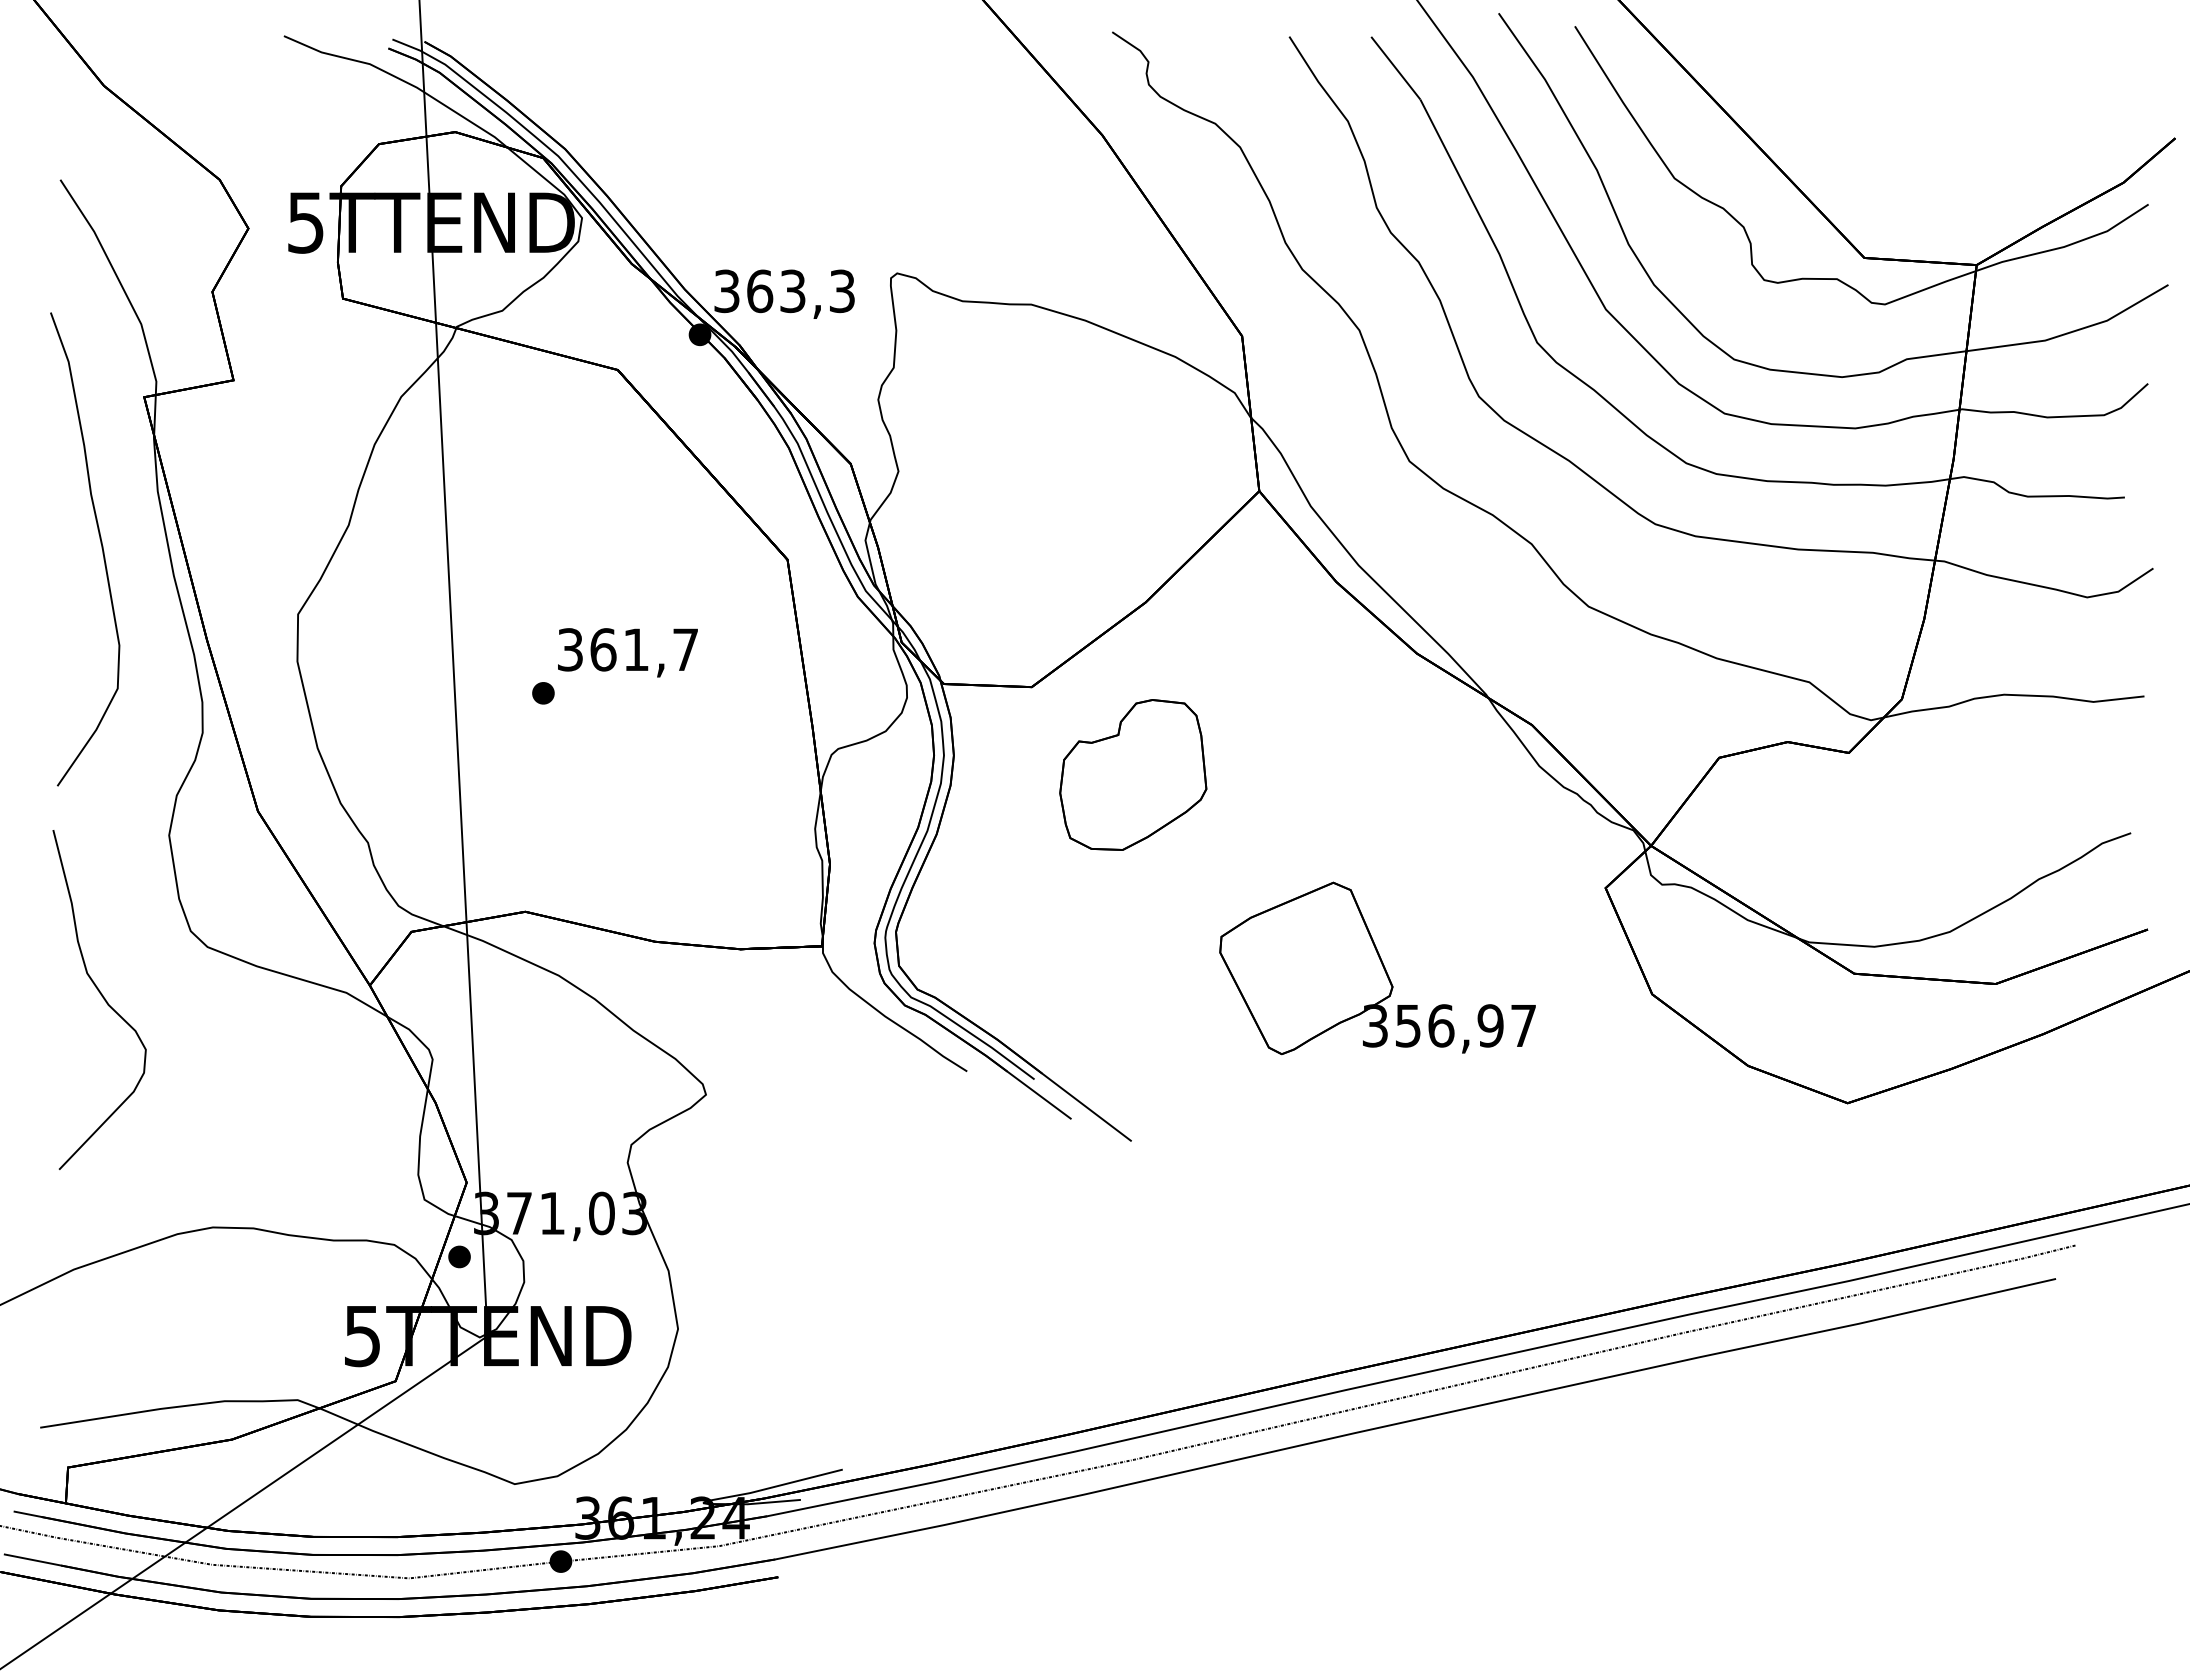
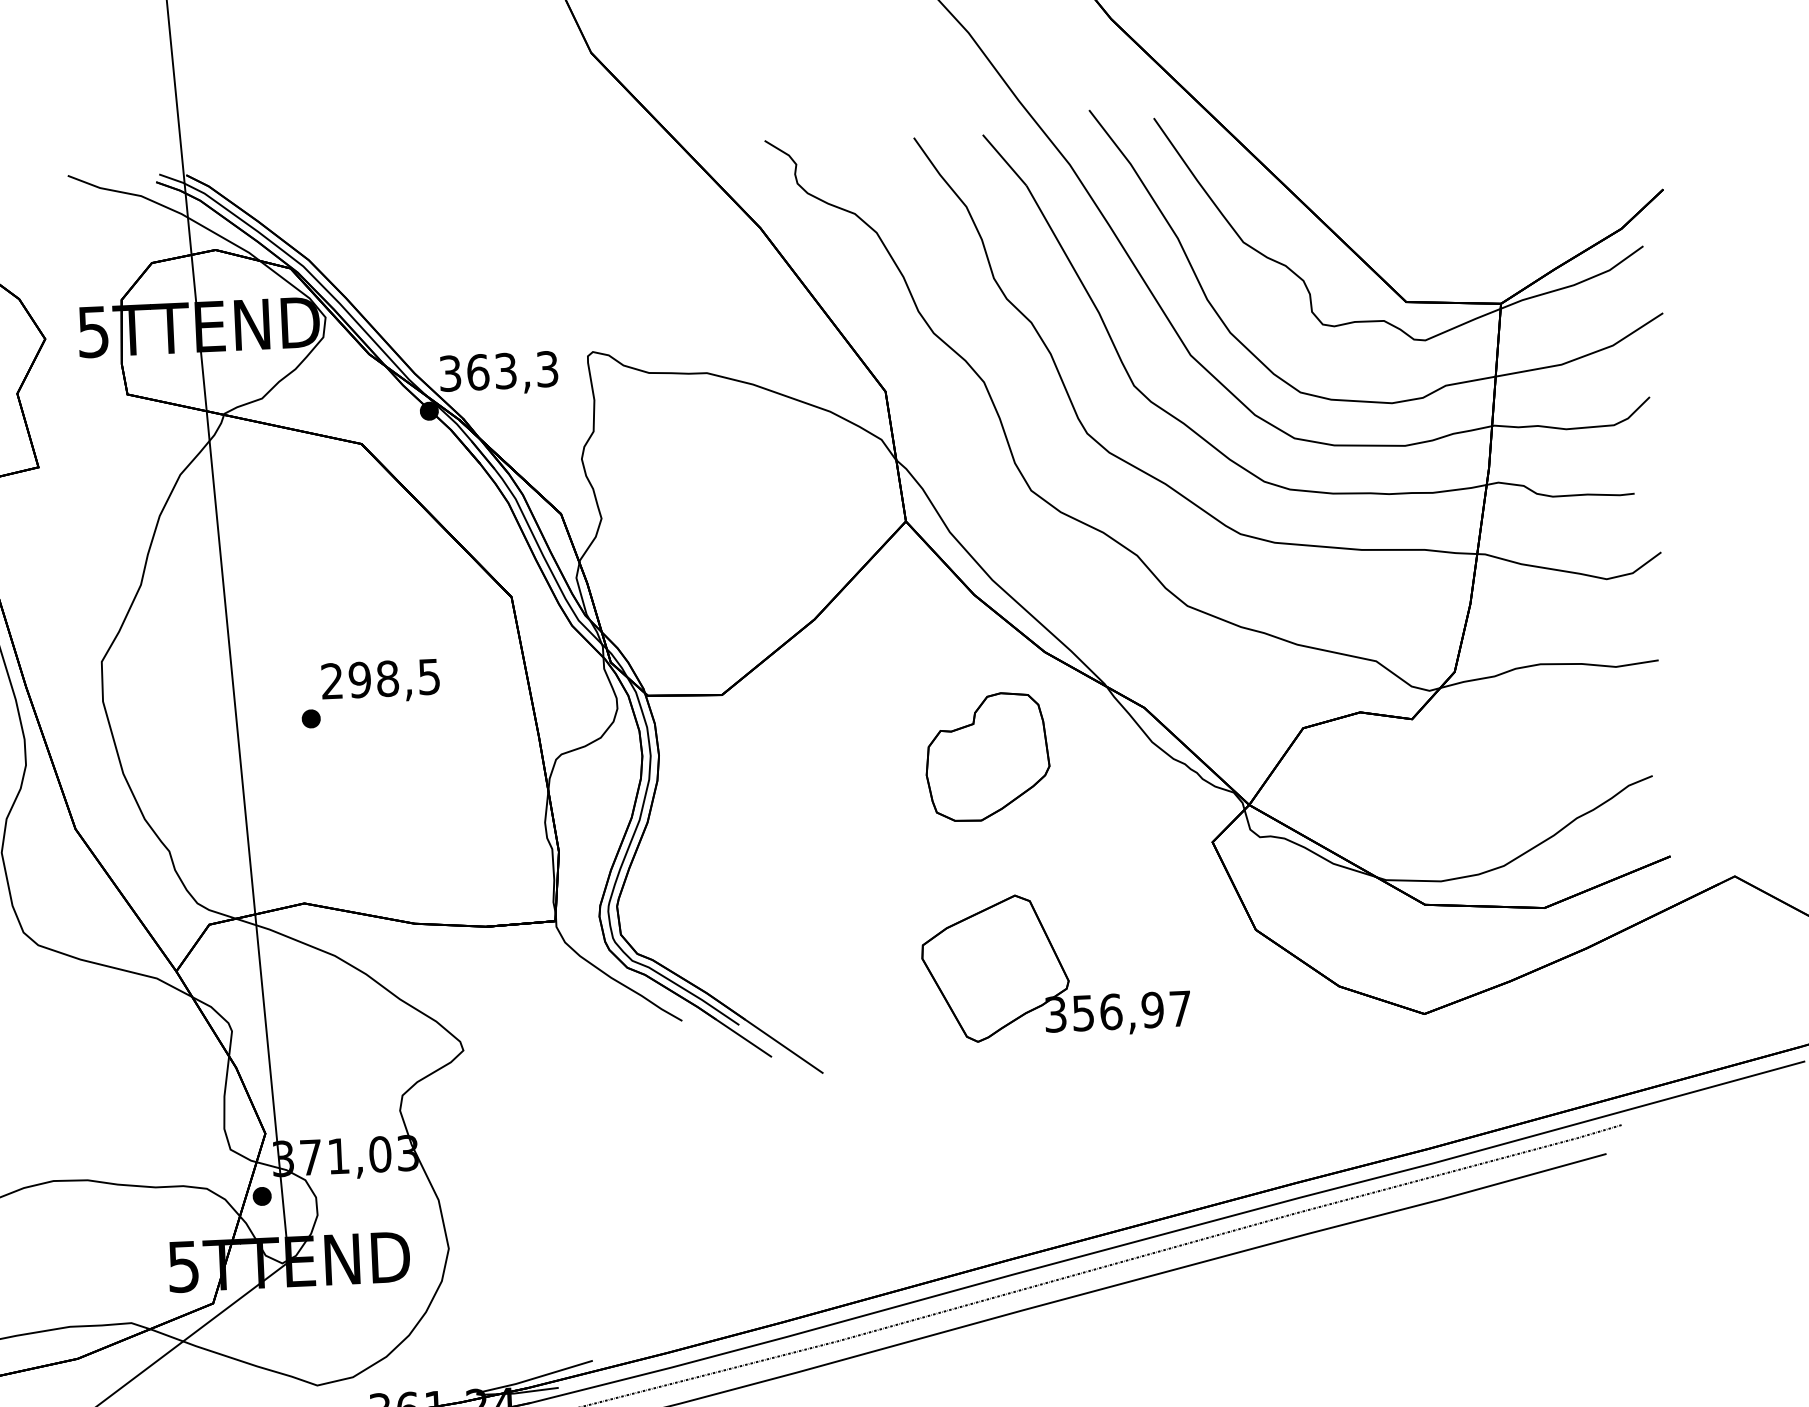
text: (627, 649) -> (380, 678), 361,7 -> 298,5
part: (1133, 774) -> (987, 756), moved
part: (1377, 968) -> (1055, 966), moved

